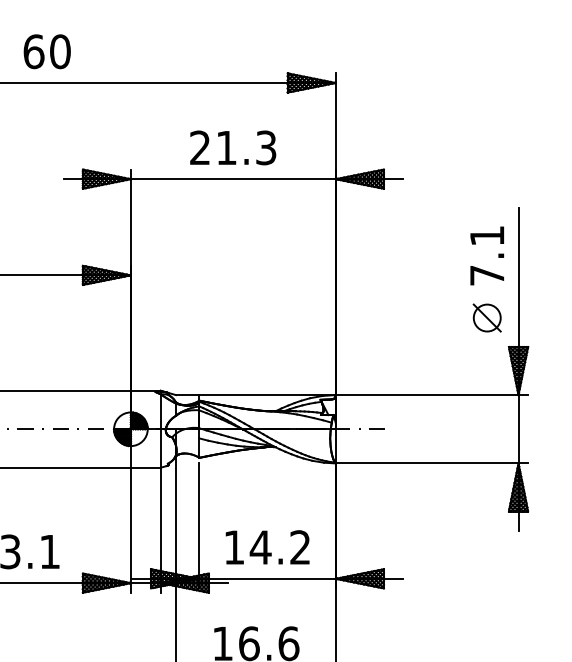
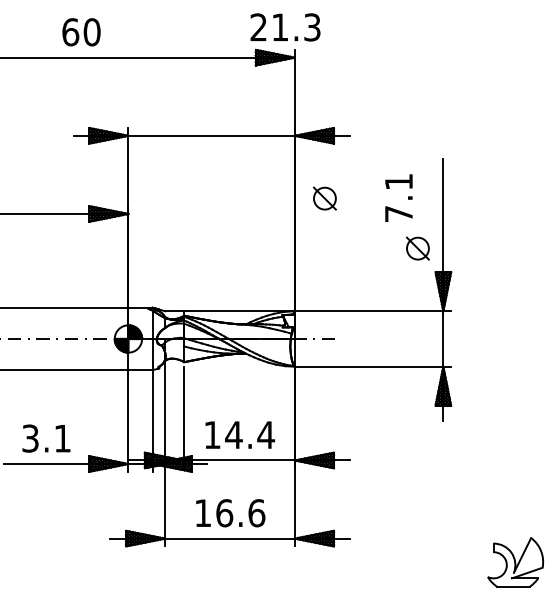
text: (47, 52) -> (81, 32), moved
text: (233, 148) -> (285, 27), moved
text: (486, 255) -> (398, 197), moved
part: (372, 256) -> (324, 198), added
text: (300, 546) -> (266, 434), 14.2 -> 14.4

